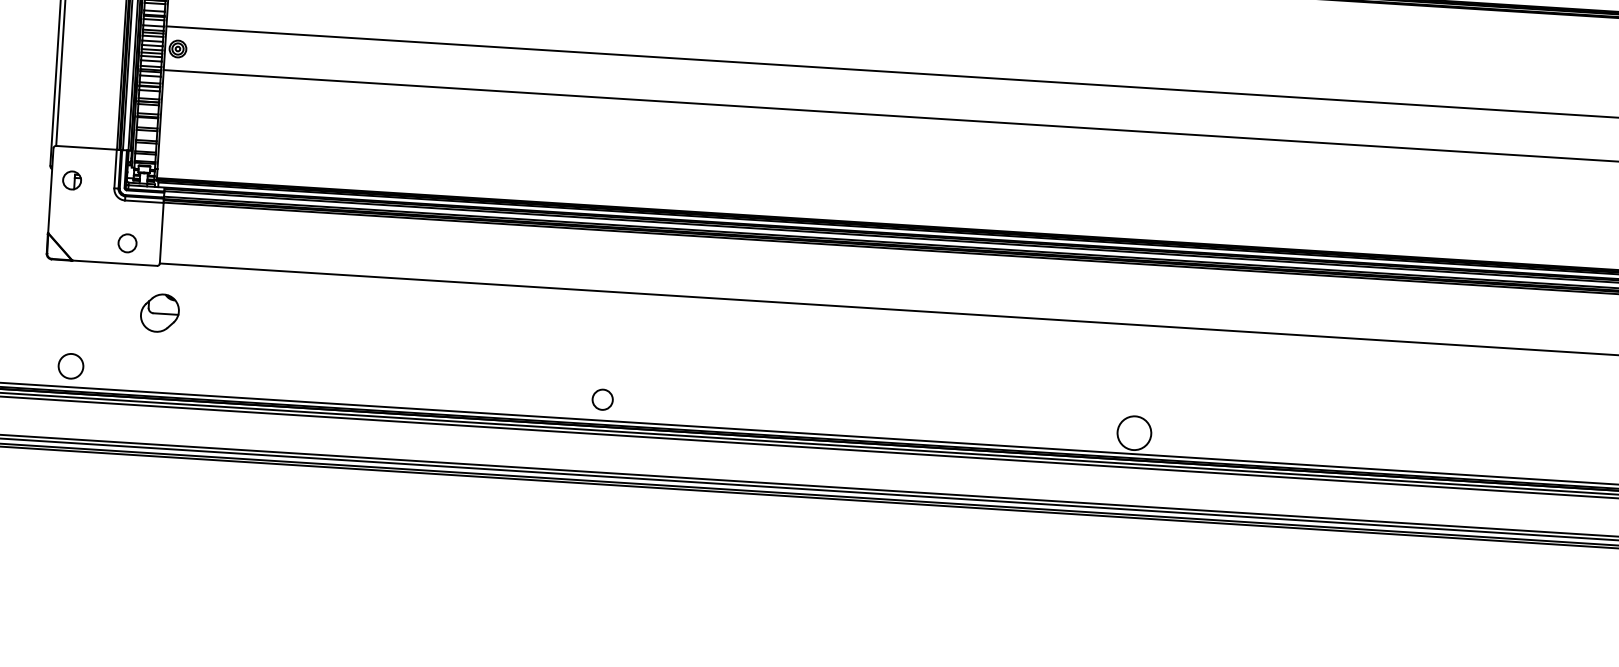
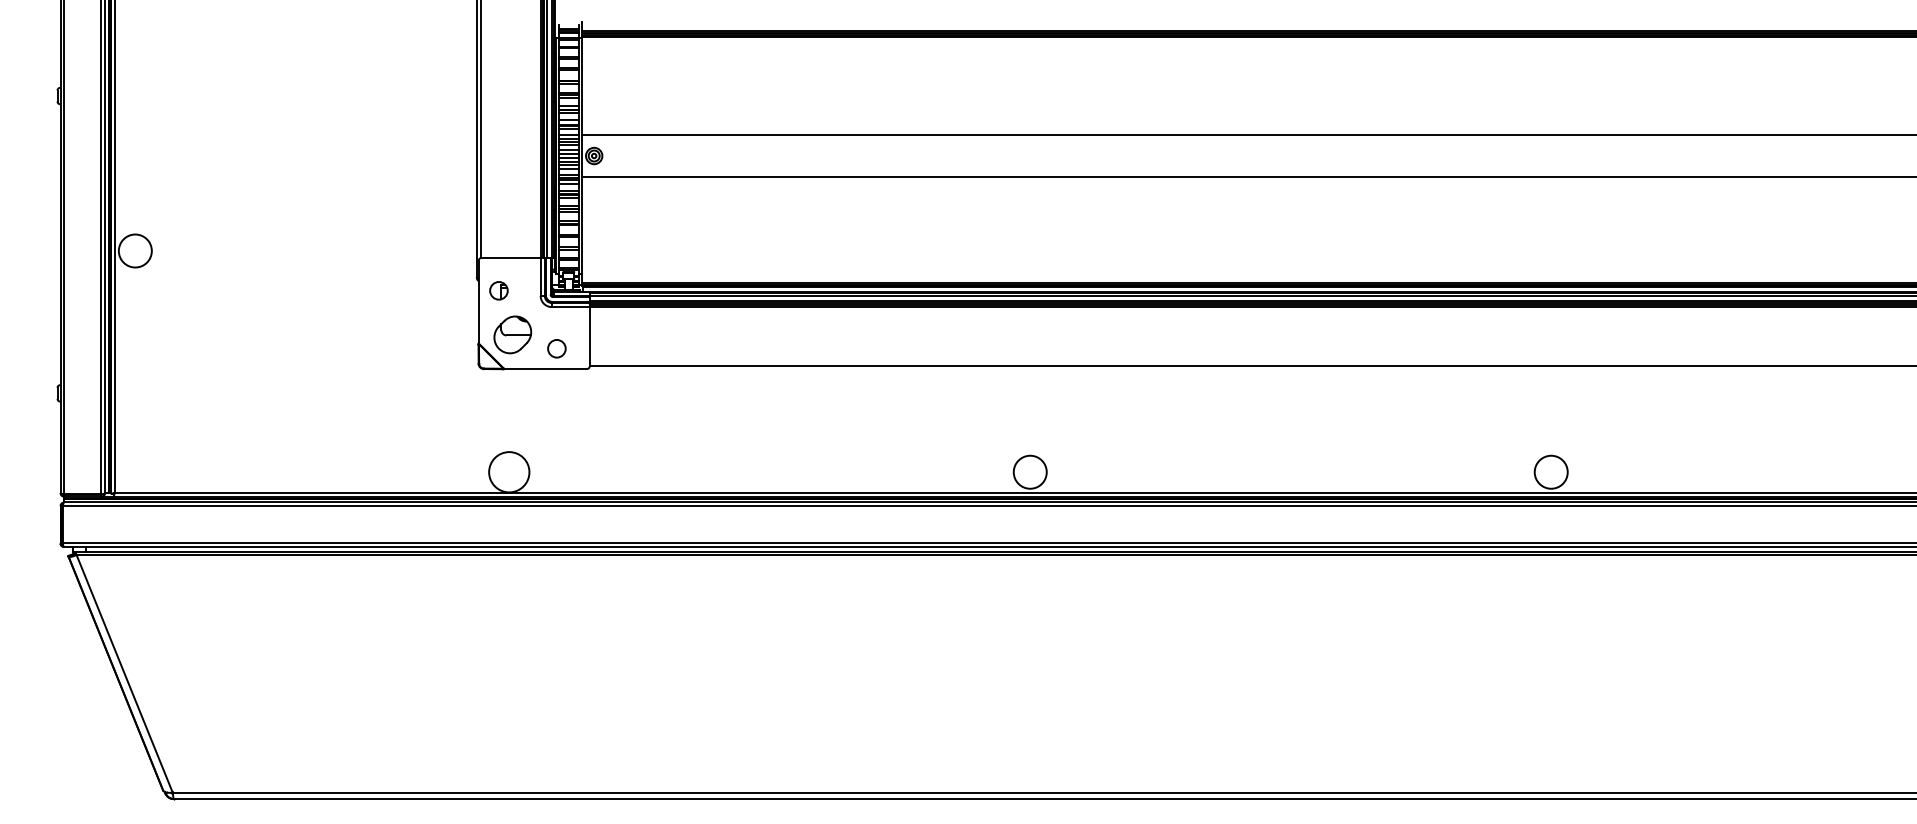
part: (159, 312) -> (512, 334), moved
circle: (71, 366) -> (509, 472), size x1.67
circle: (601, 398) -> (1029, 471), size x1.67

